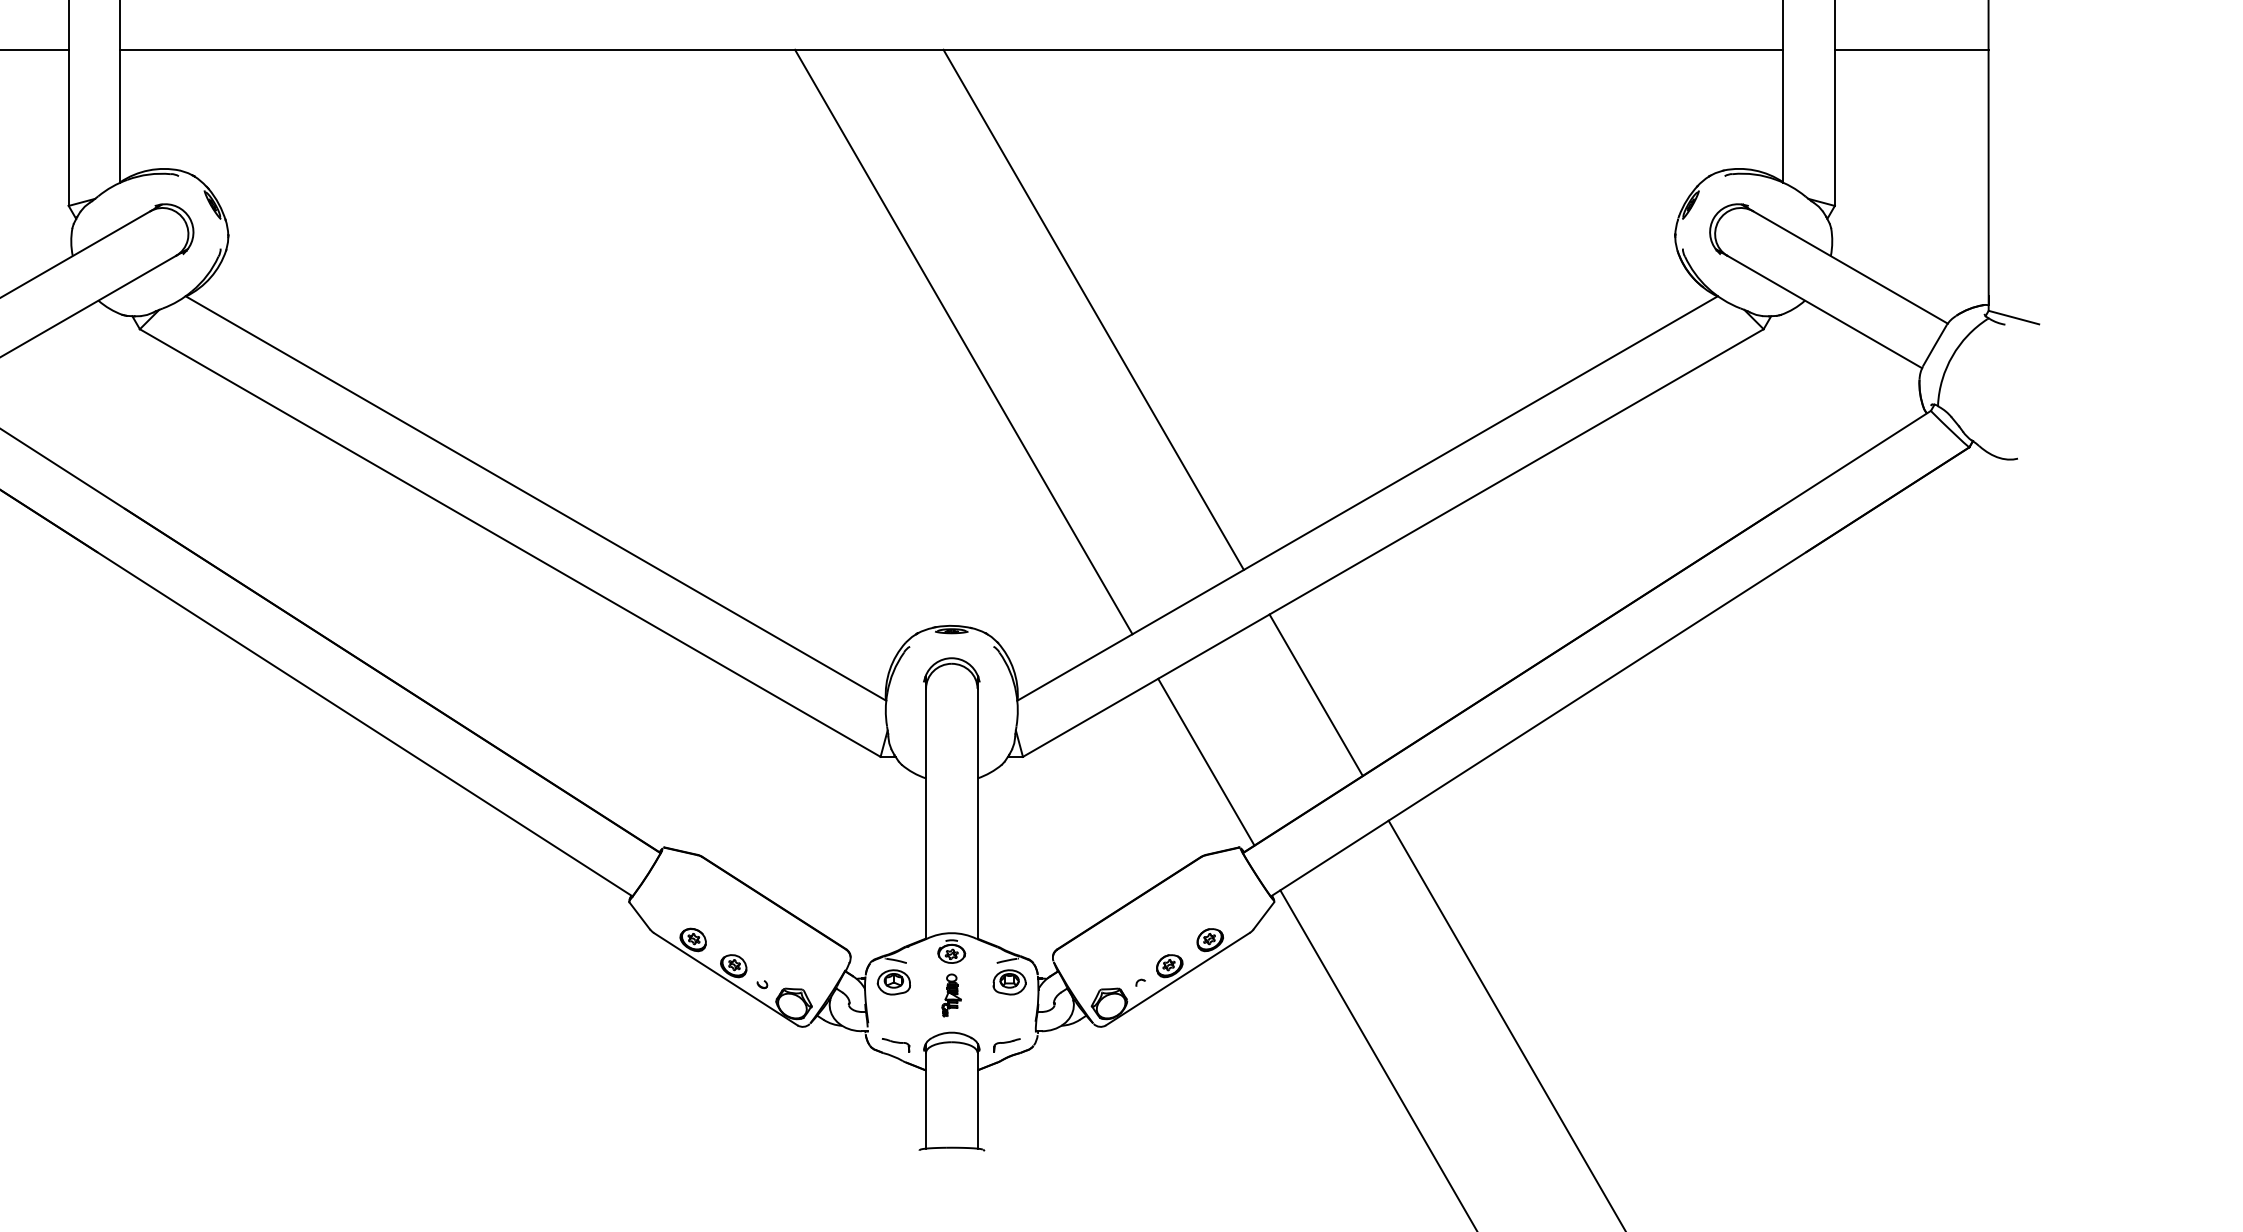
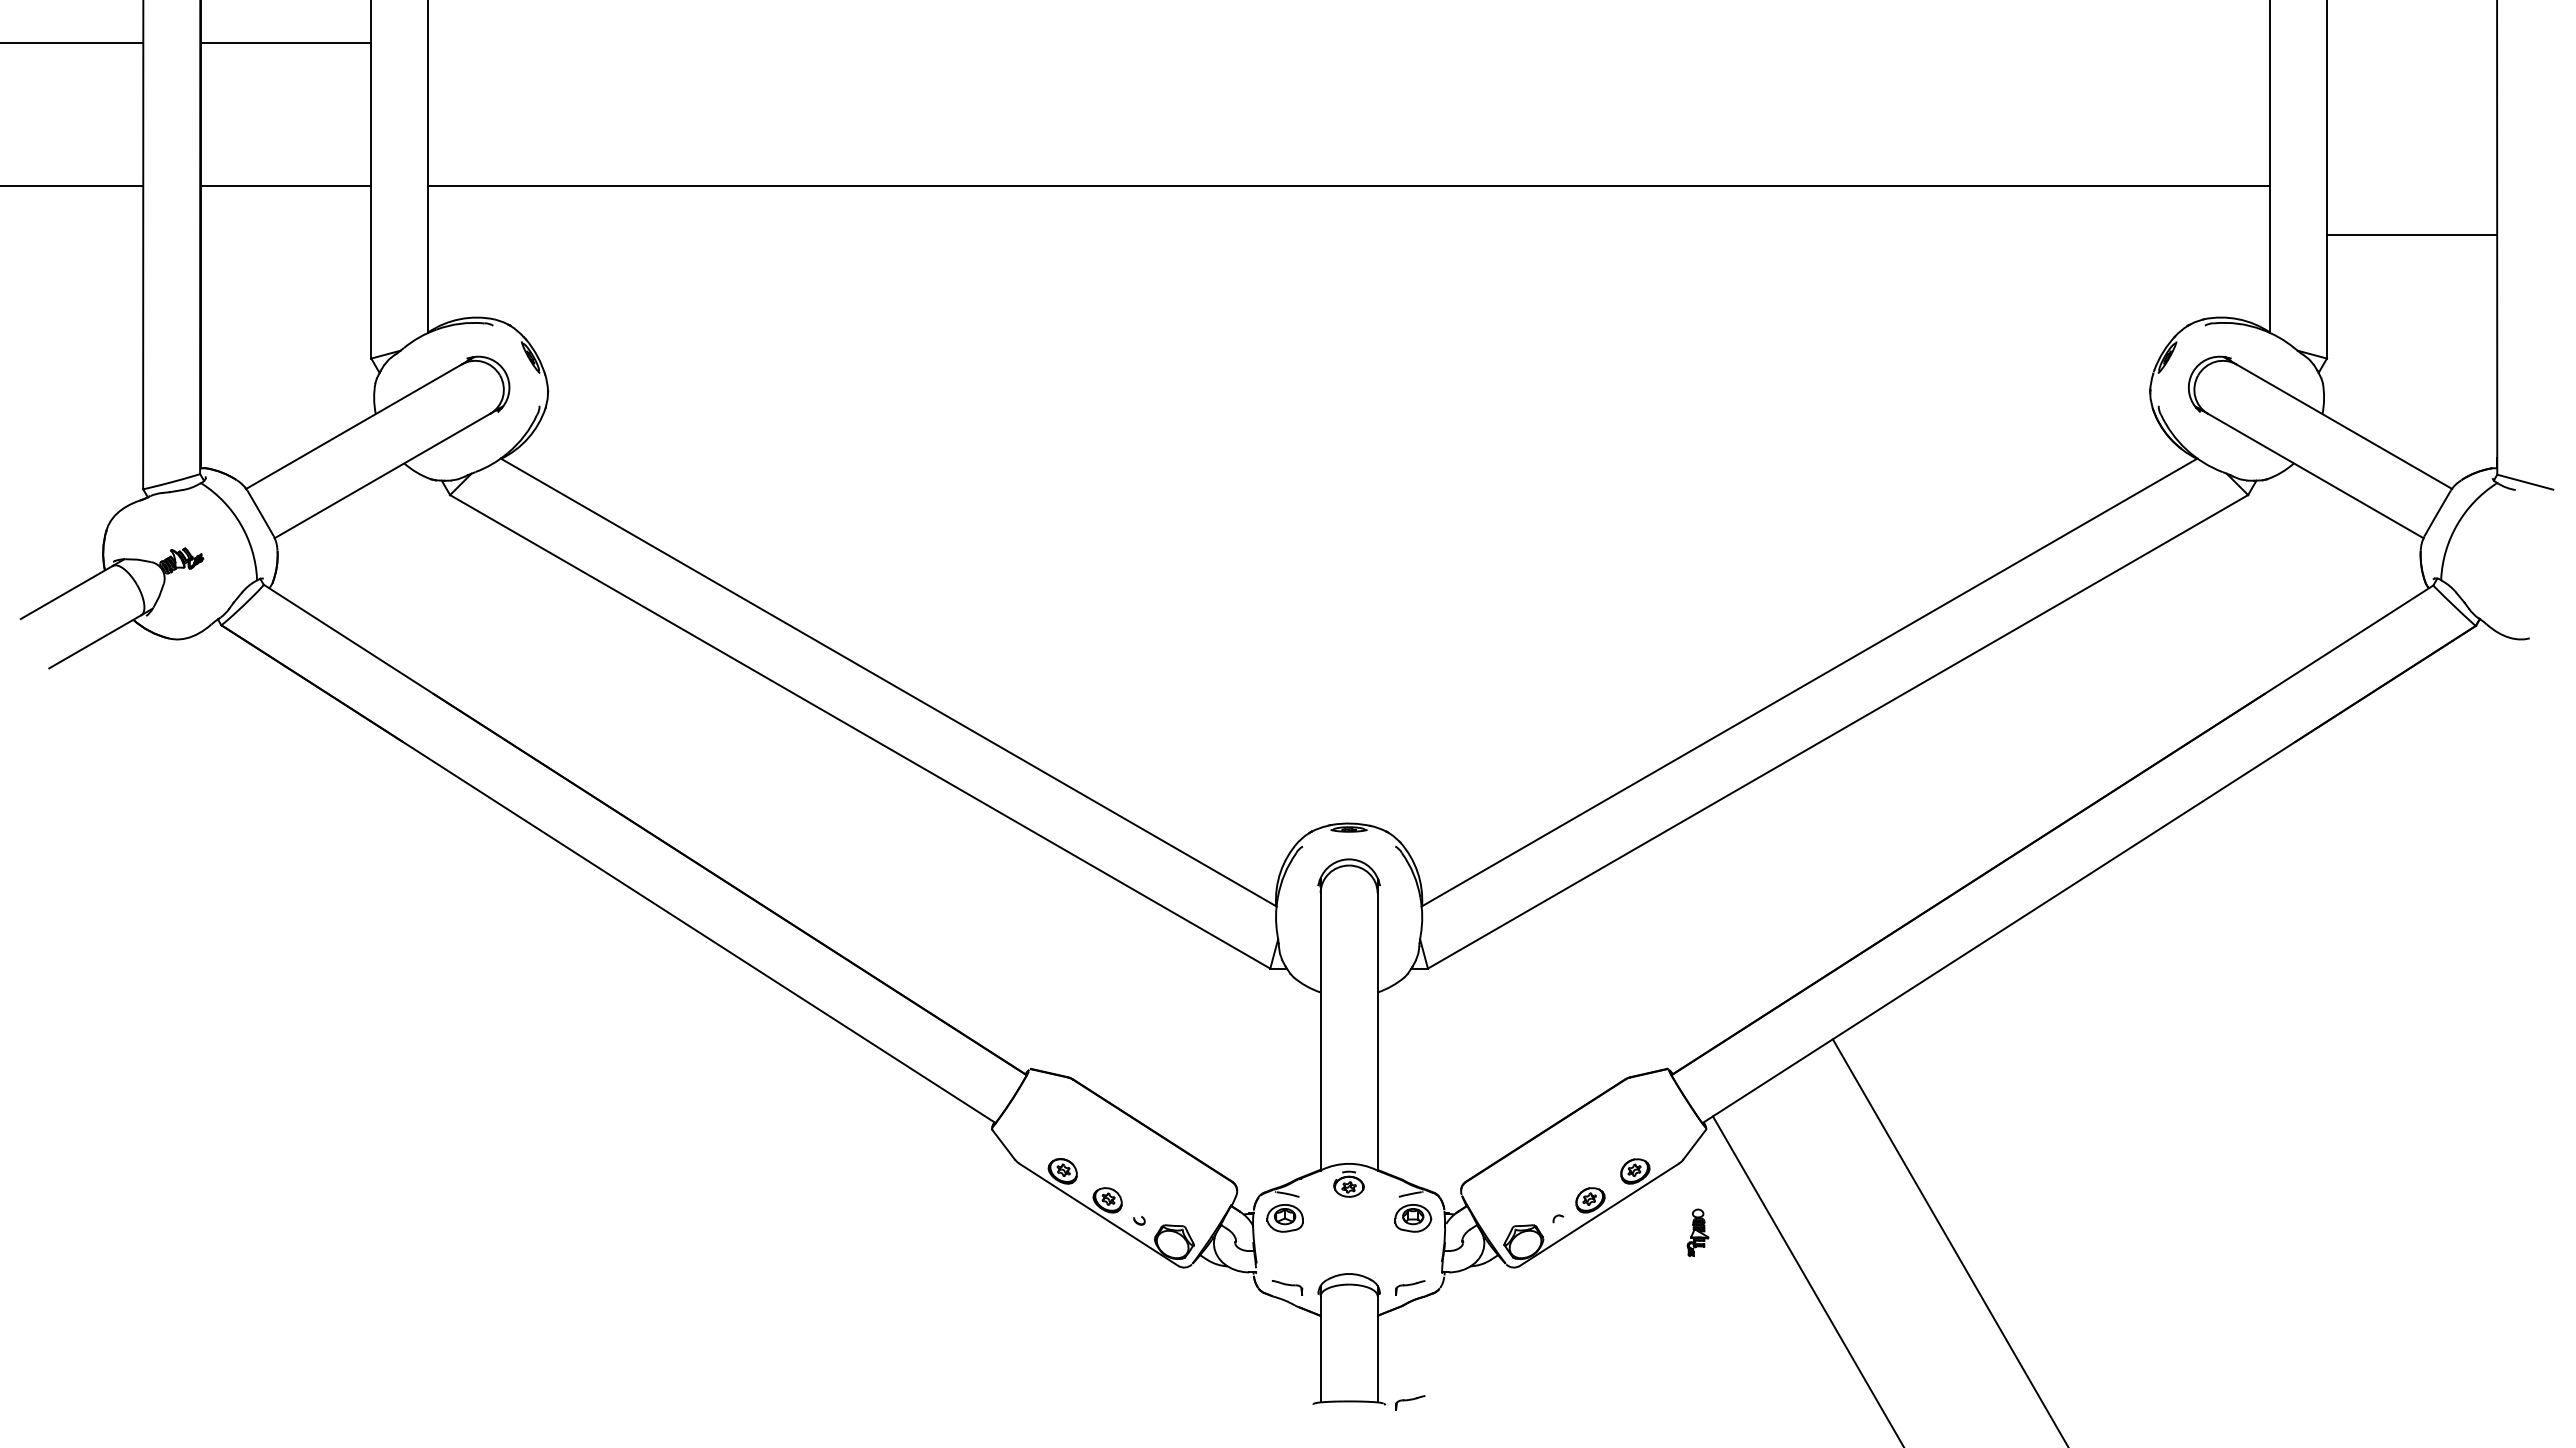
line: (1911, 49) -> (2411, 234), moved
line: (1093, 309) -> (1505, 473), removed
line: (963, 341) -> (1362, 508), removed
line: (1316, 694) -> (1752, 899), removed
line: (1205, 762) -> (1630, 974), removed
part: (951, 995) -> (1697, 1232), moved
part: (1007, 1148) -> (1410, 1402), added

